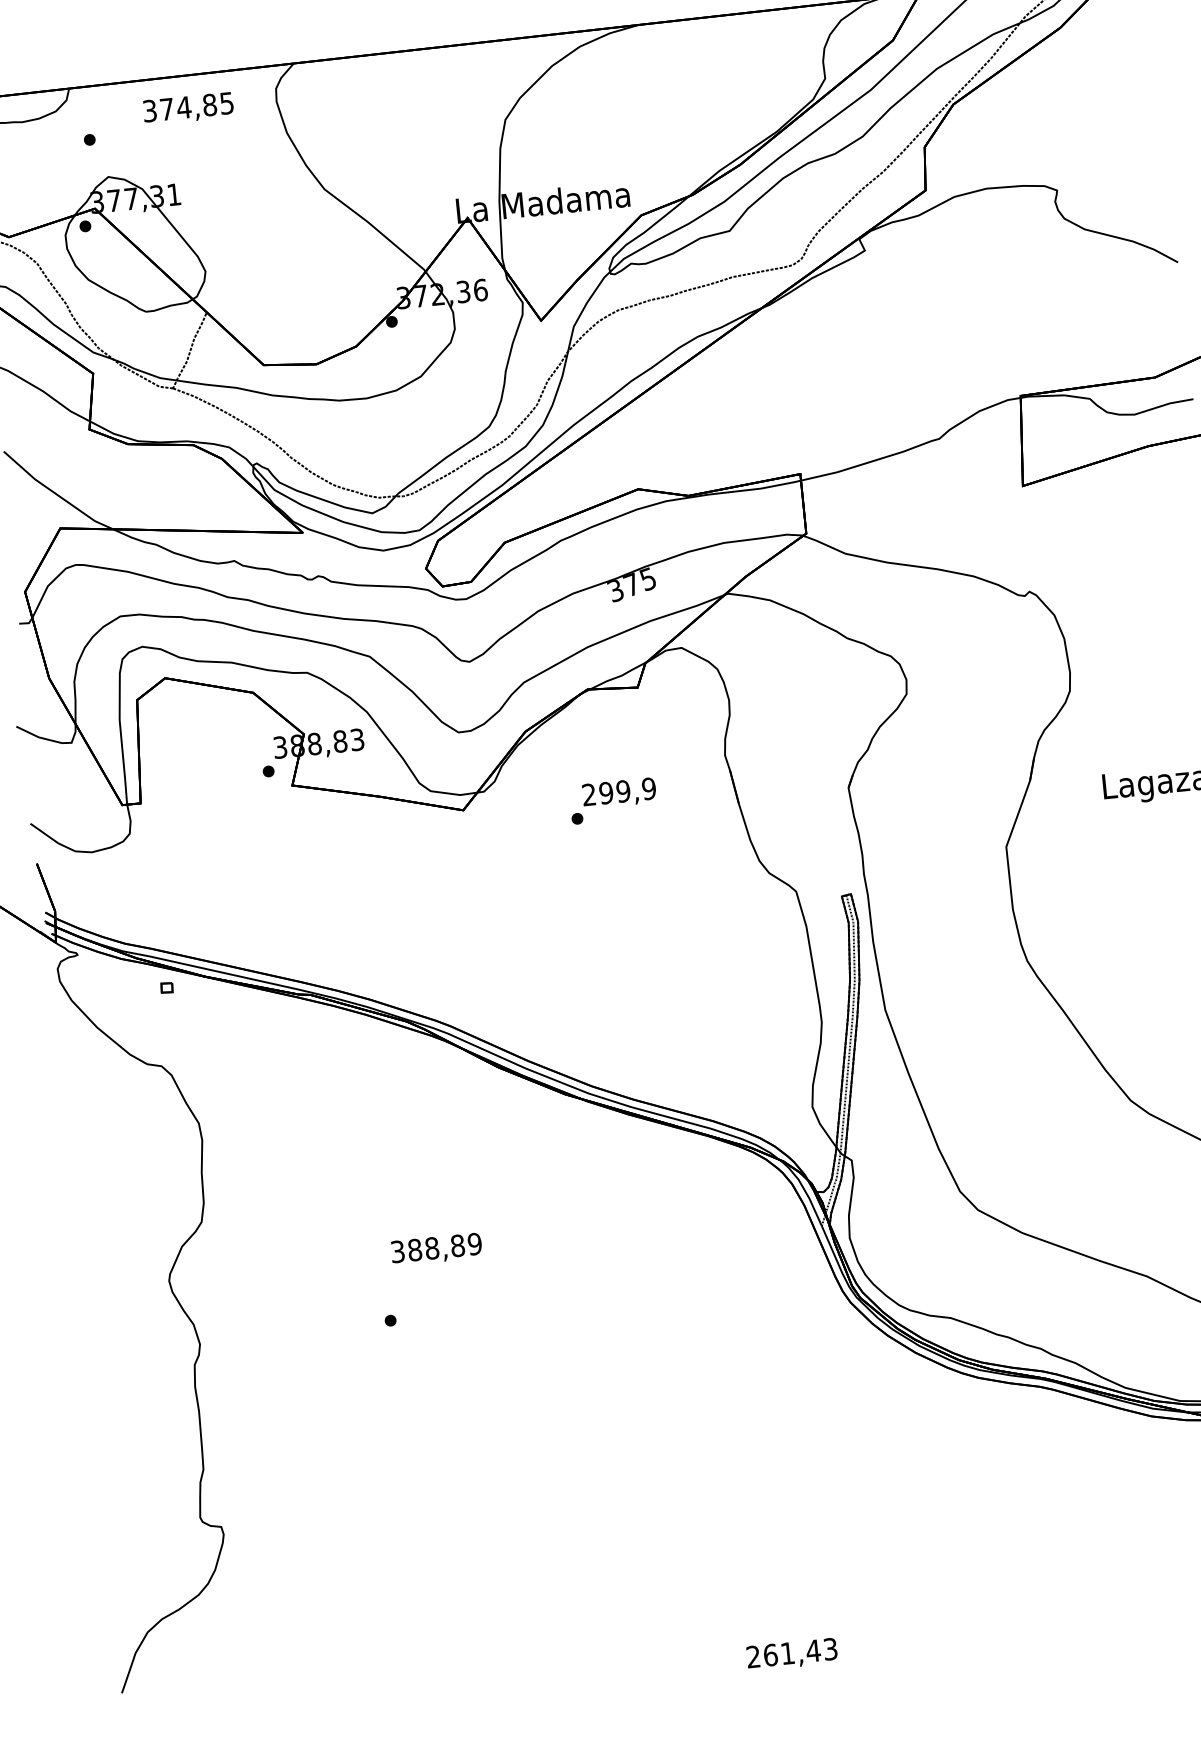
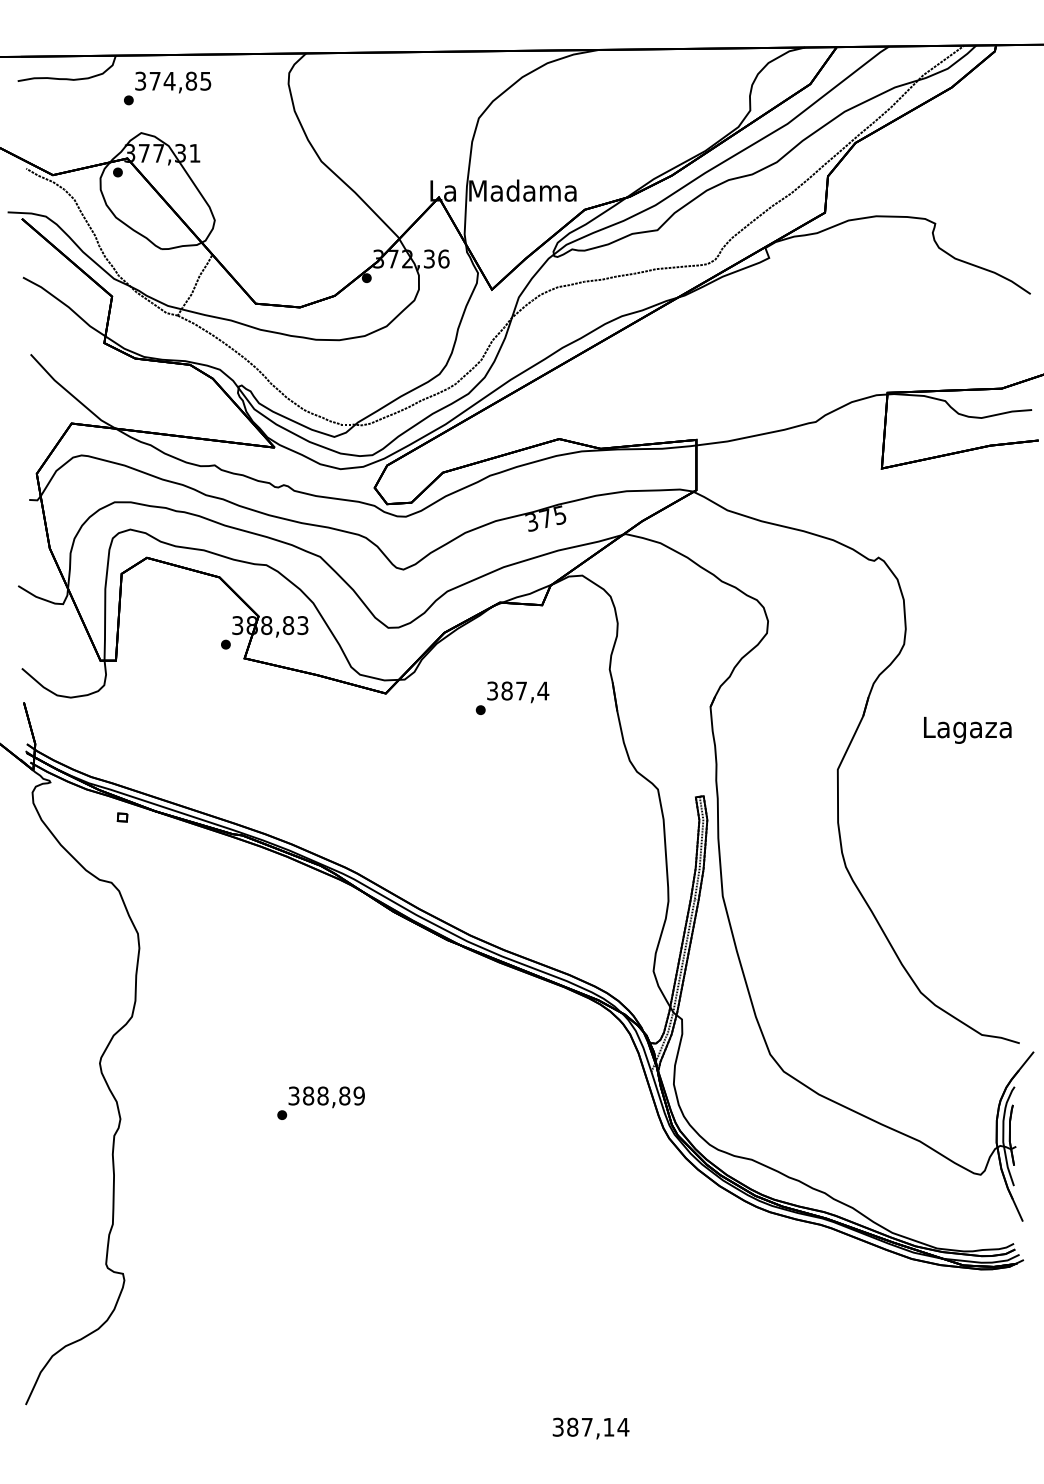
text: (188, 108) -> (173, 82), moved
text: (619, 791) -> (518, 690), 299,9 -> 387,4
text: (436, 1249) -> (326, 1097), moved
text: (791, 1652) -> (590, 1426), 261,43 -> 387,14

